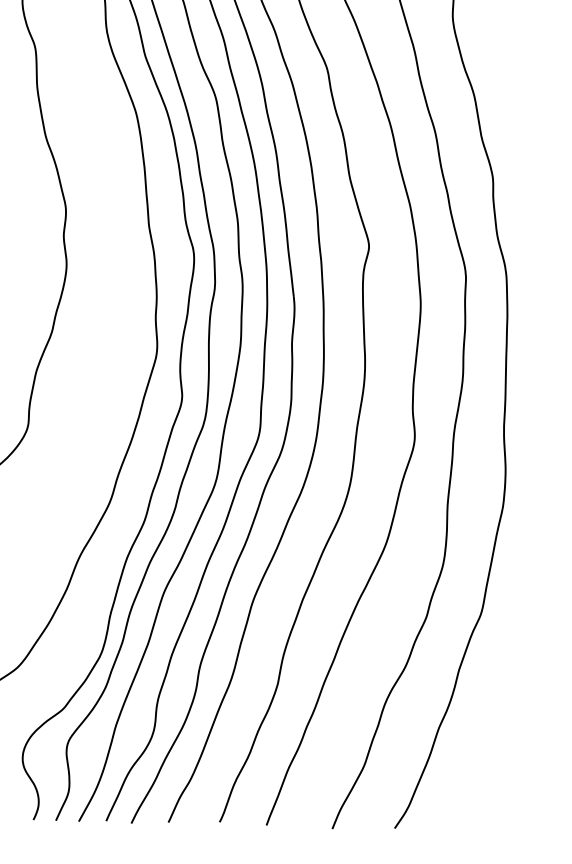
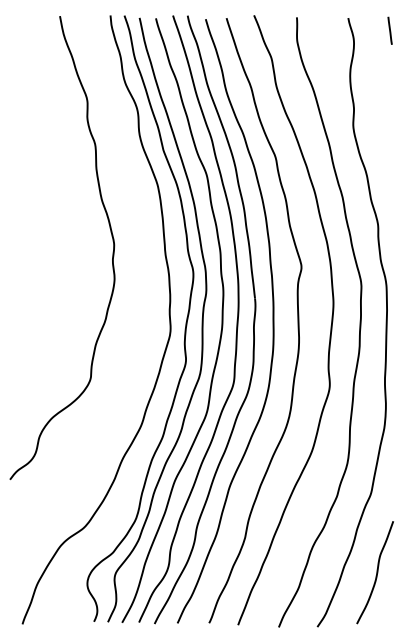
curve: (490, 740) -> (376, 572), added

